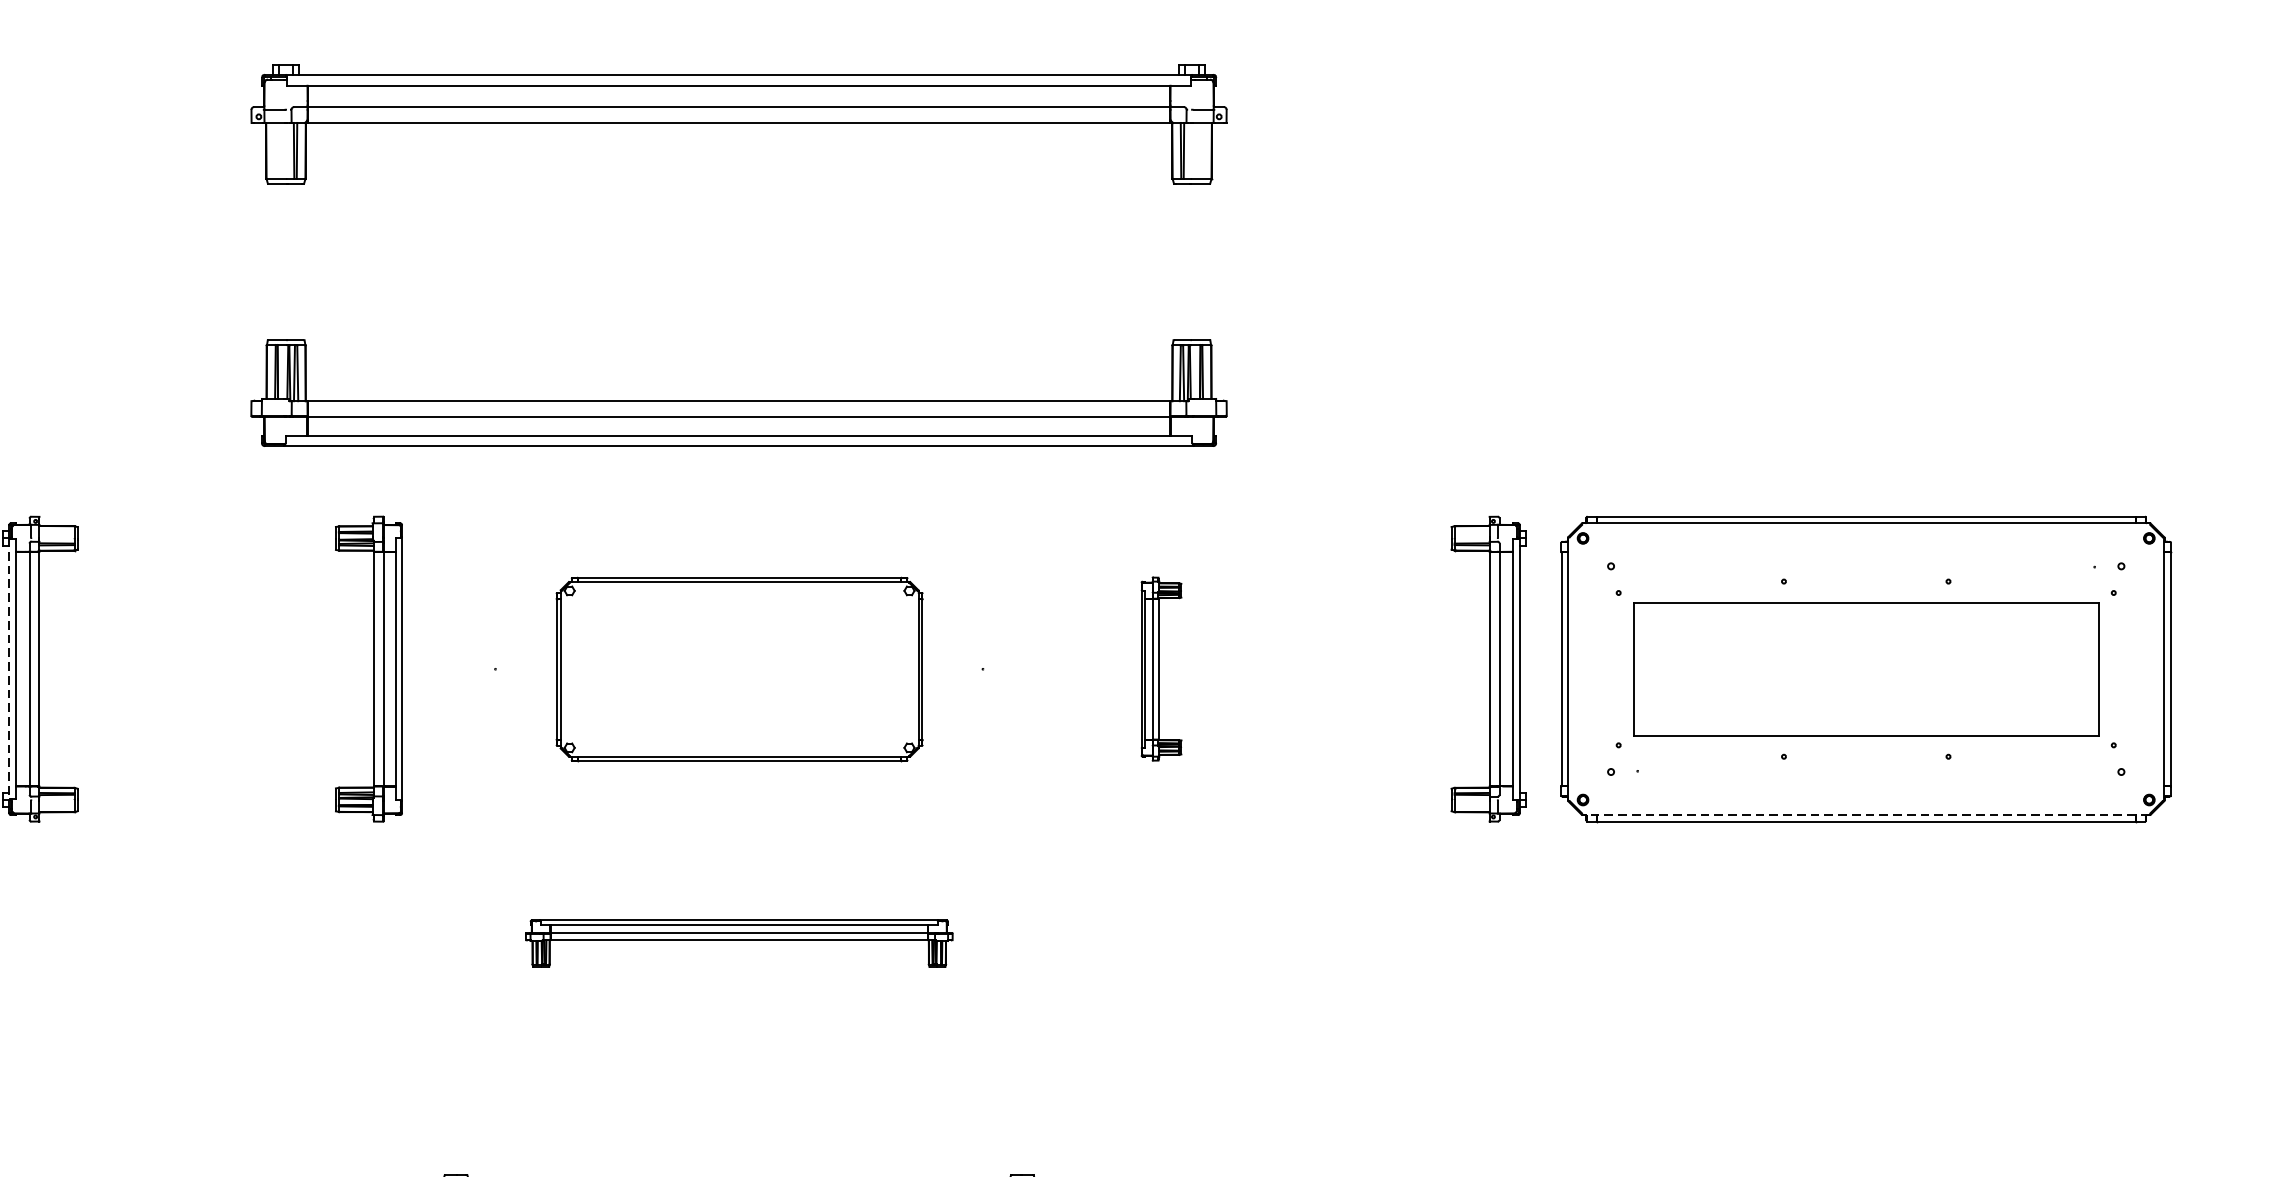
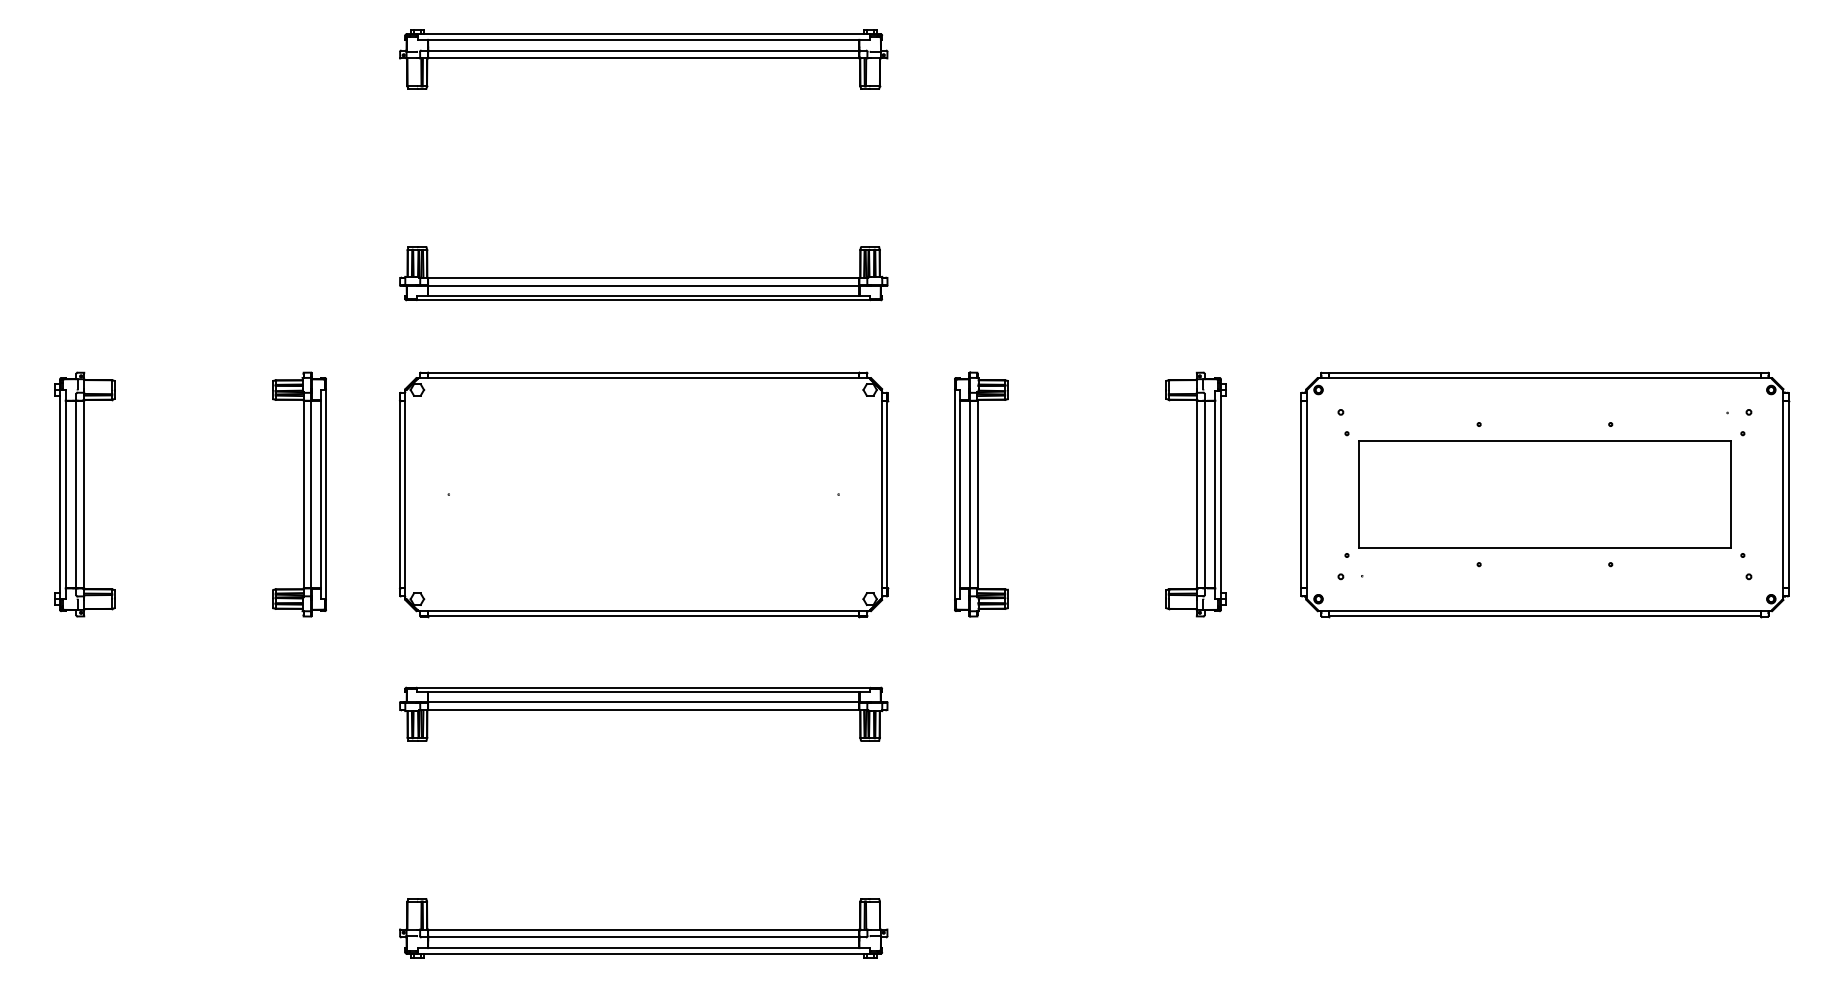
part: (738, 125) -> (643, 59), size x0.62
part: (738, 392) -> (643, 273), size x0.62
line: (9, 669) -> (60, 494), dashed -> solid
part: (368, 669) -> (299, 494), moved
part: (740, 669) -> (644, 494), size x1.67
part: (1161, 669) -> (981, 494), size x1.67
part: (1488, 669) -> (1195, 494), moved
line: (1865, 815) -> (1544, 611), dashed -> solid
part: (738, 942) -> (643, 713), size x1.43

